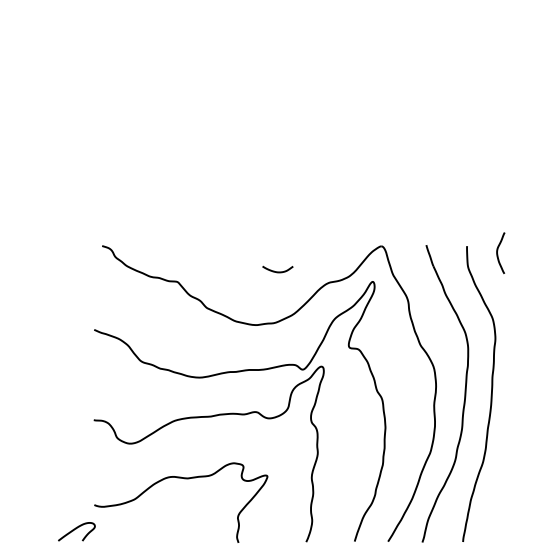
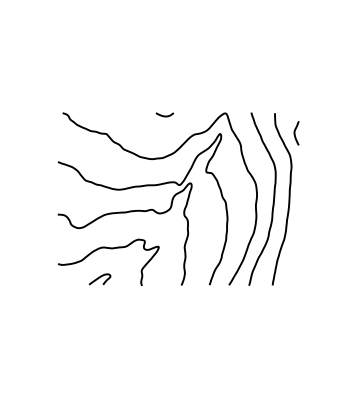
curve: (498, 253) -> (295, 133), moved
curve: (277, 270) -> (164, 115), moved
curve: (76, 530) -> (99, 278), moved

